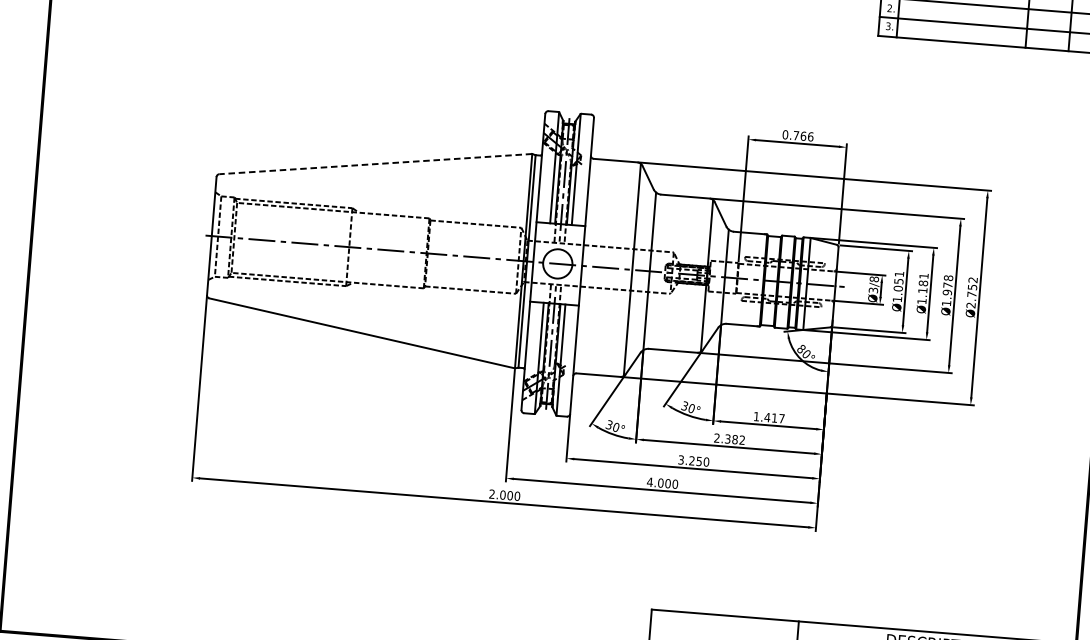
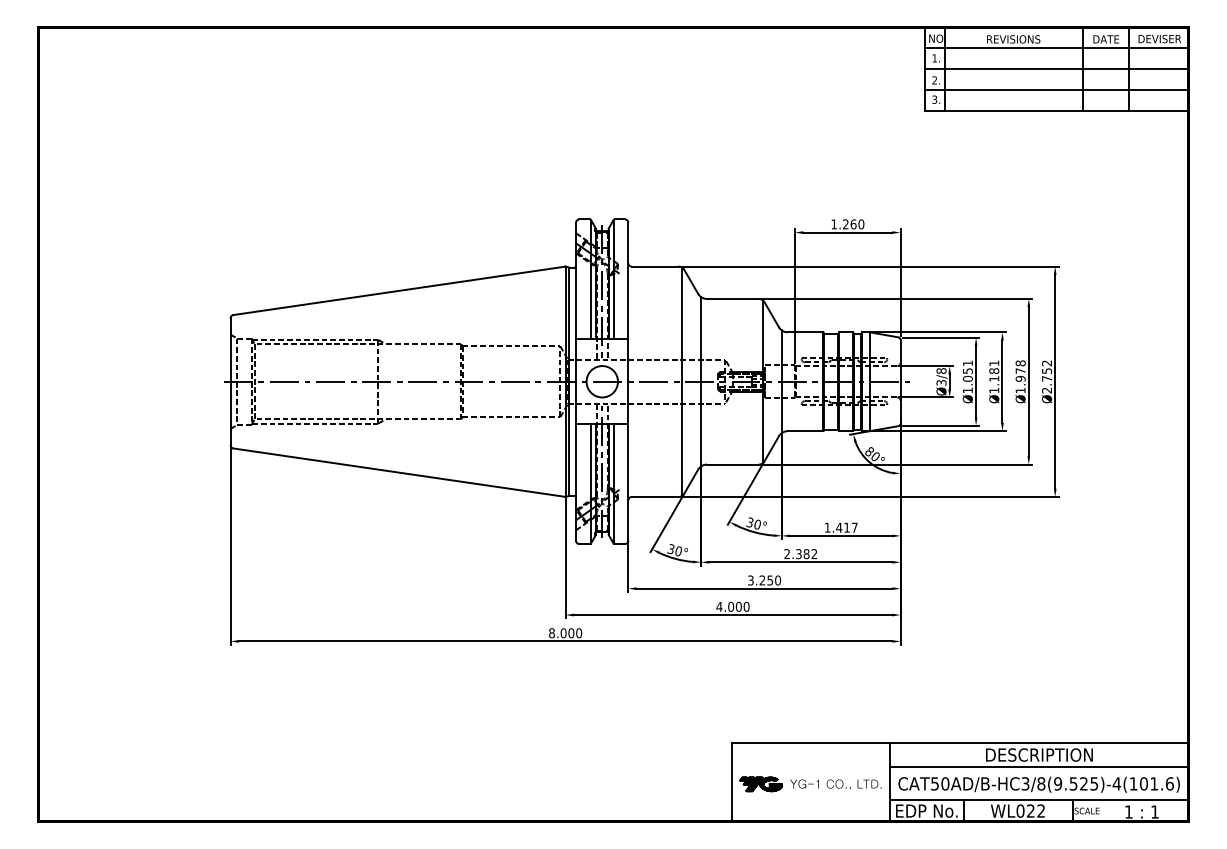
text: (797, 135) -> (847, 224), 0.766 -> 1.260
line: (375, 163) -> (399, 290), dashed -> solid
text: (491, 494) -> (551, 633), 2.000 -> 8.000

